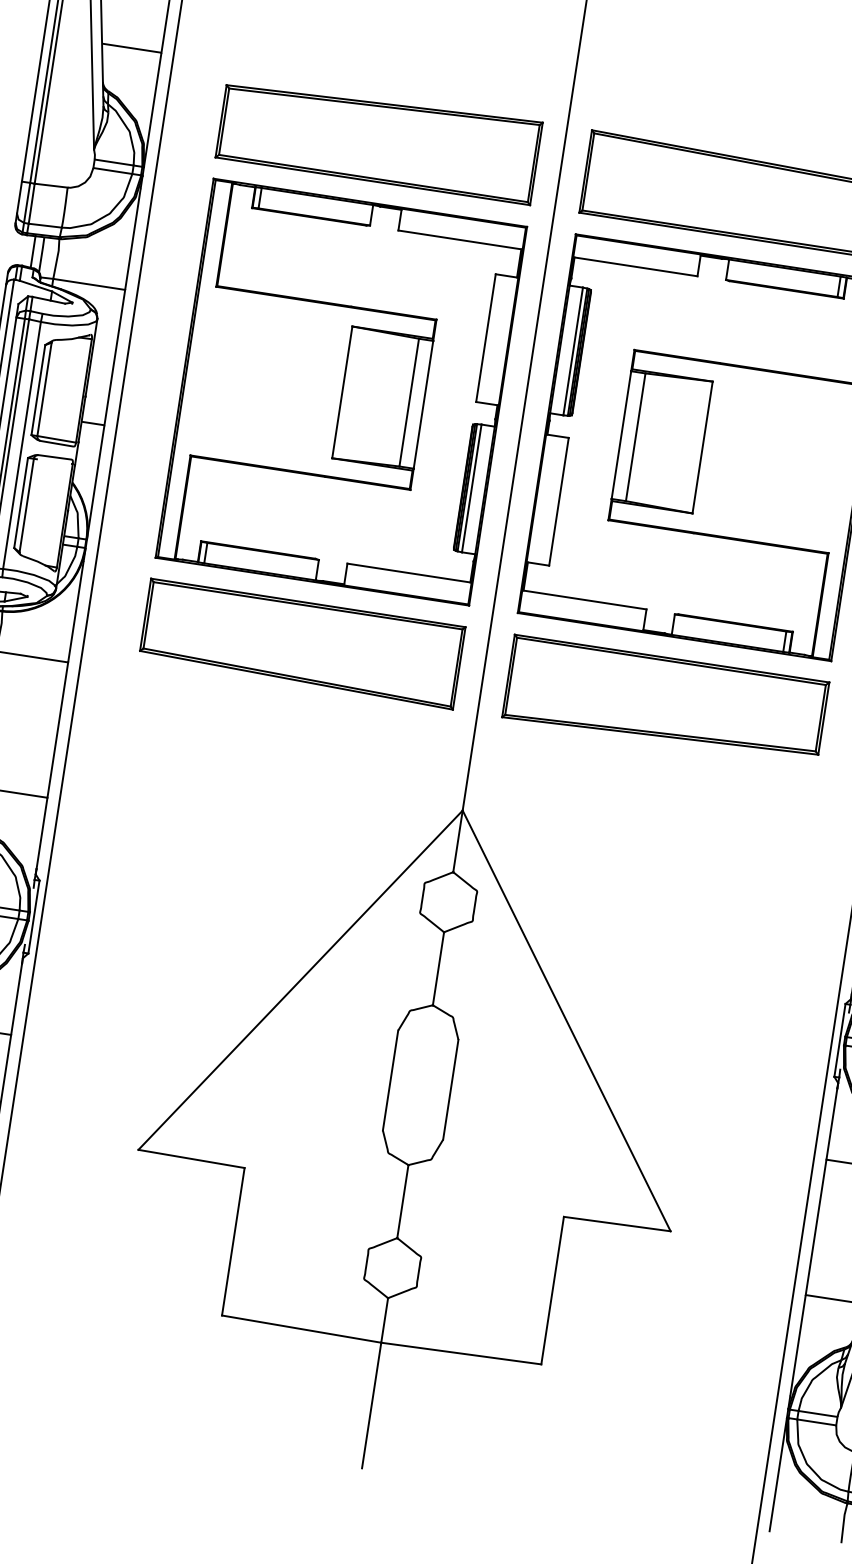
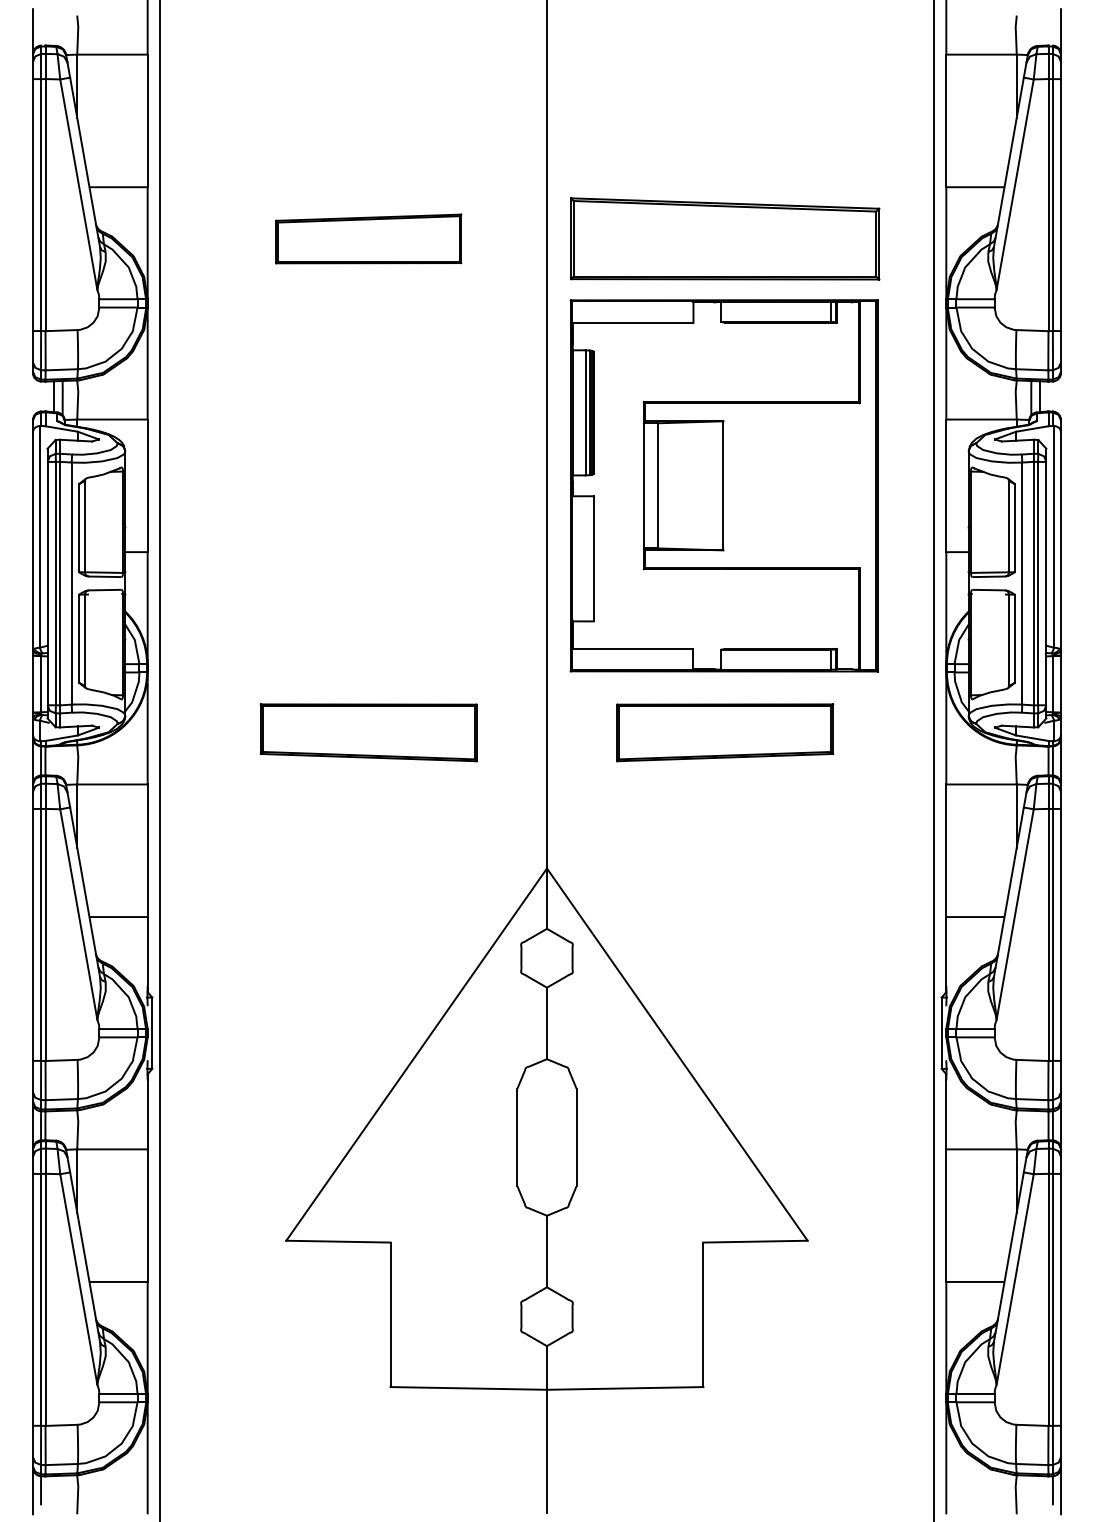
part: (378, 139) -> (368, 238), size x0.6
part: (341, 391) -> (369, 485), removed
part: (301, 643) -> (368, 732), size x0.7
part: (666, 699) -> (725, 732), size x0.7

